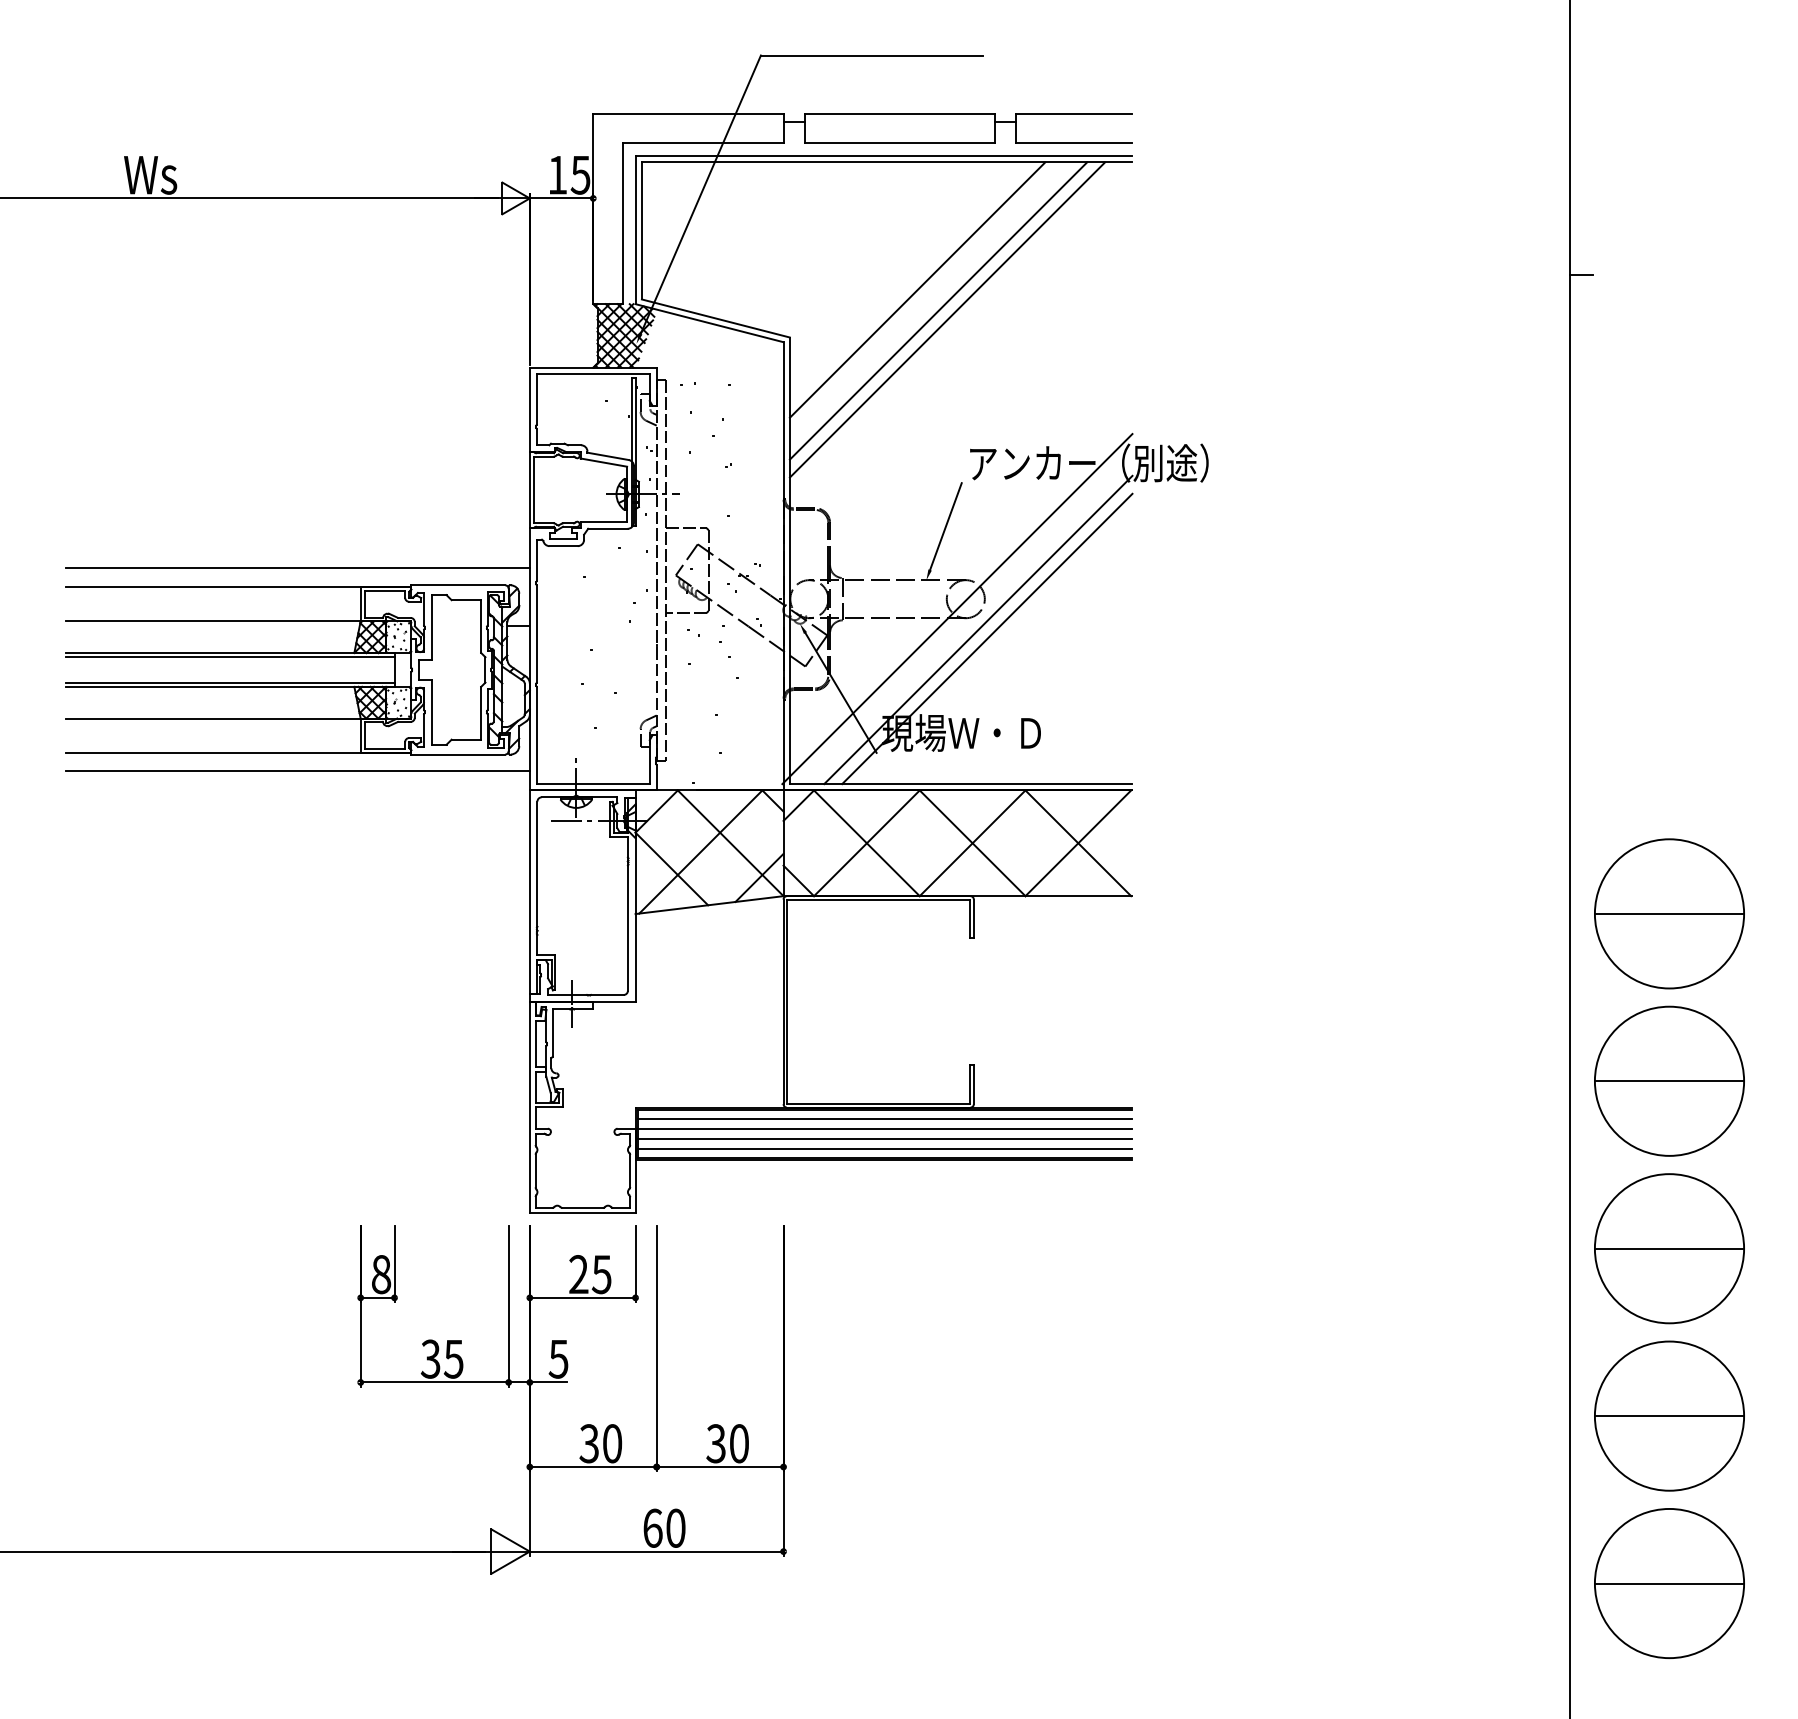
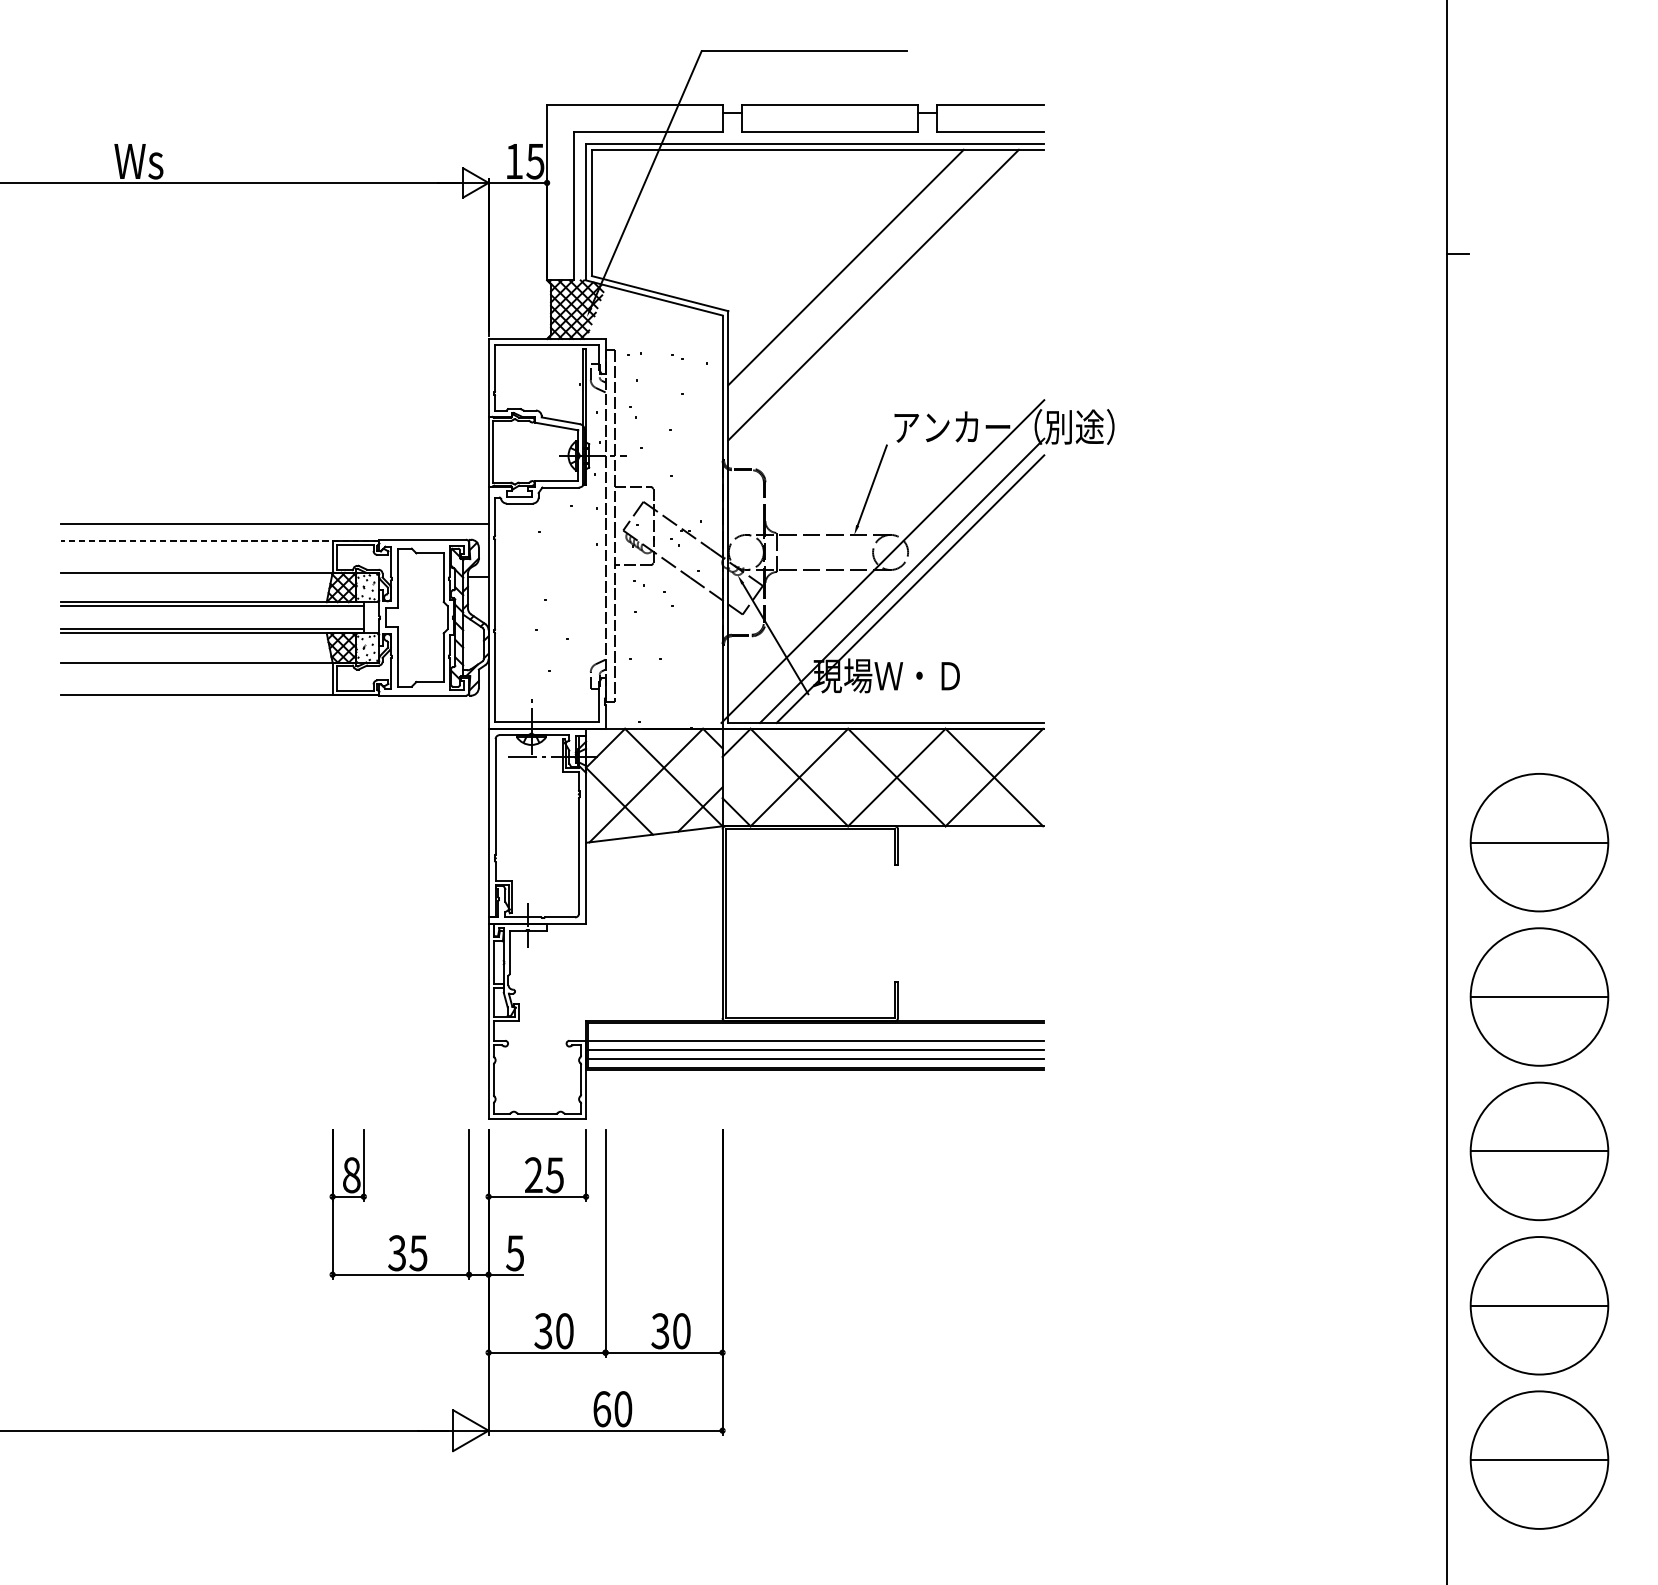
line: (938, 310) -> (865, 286), removed
line: (238, 586) -> (219, 540), solid -> dashed
line: (297, 771) -> (274, 711), removed
line: (884, 1119) -> (815, 1032), removed

